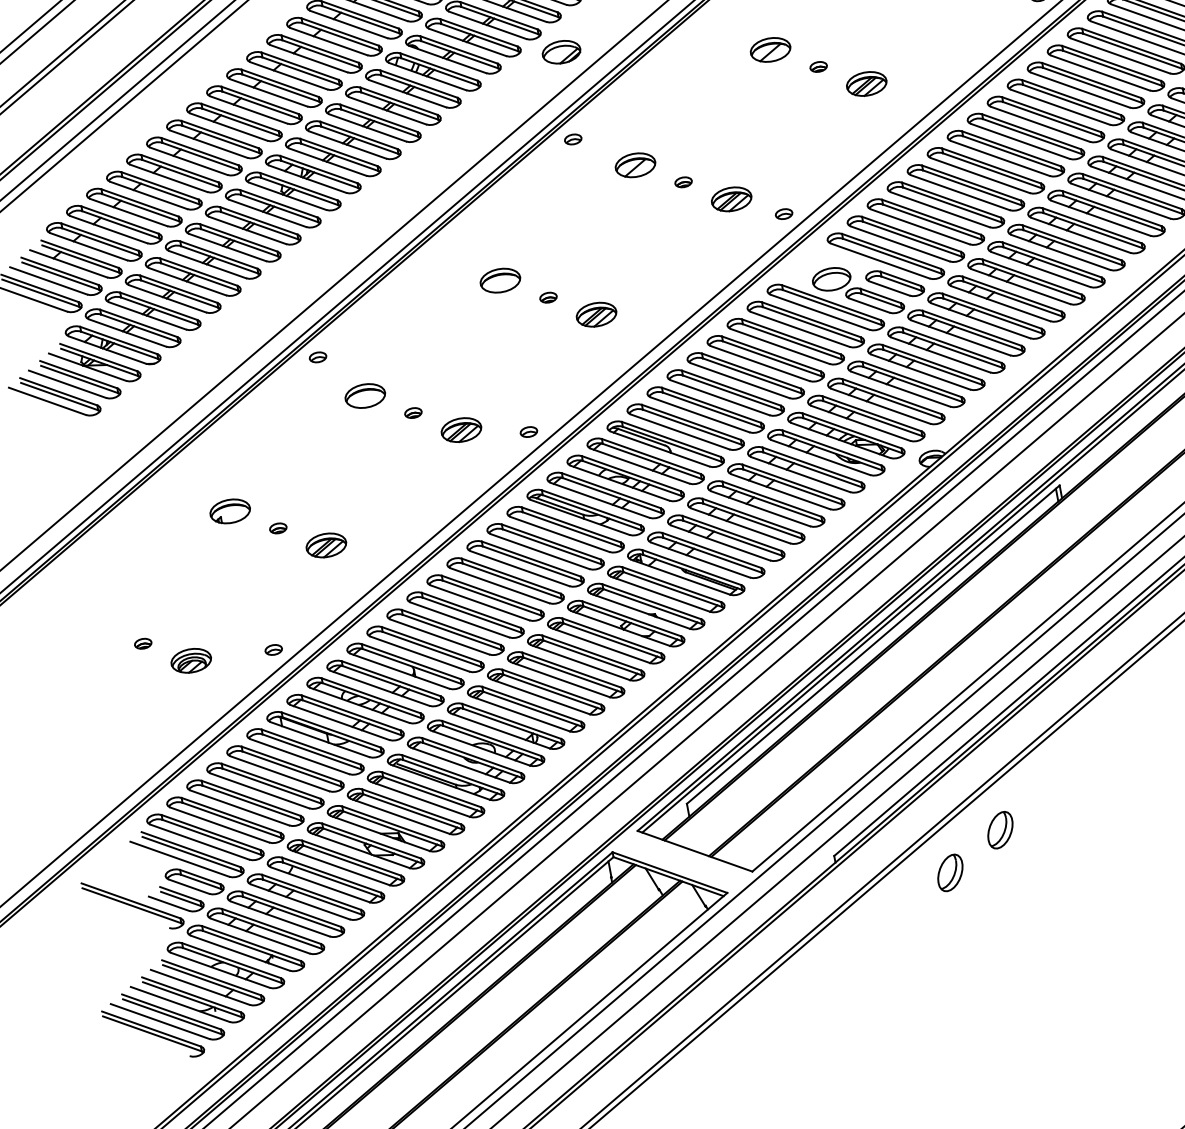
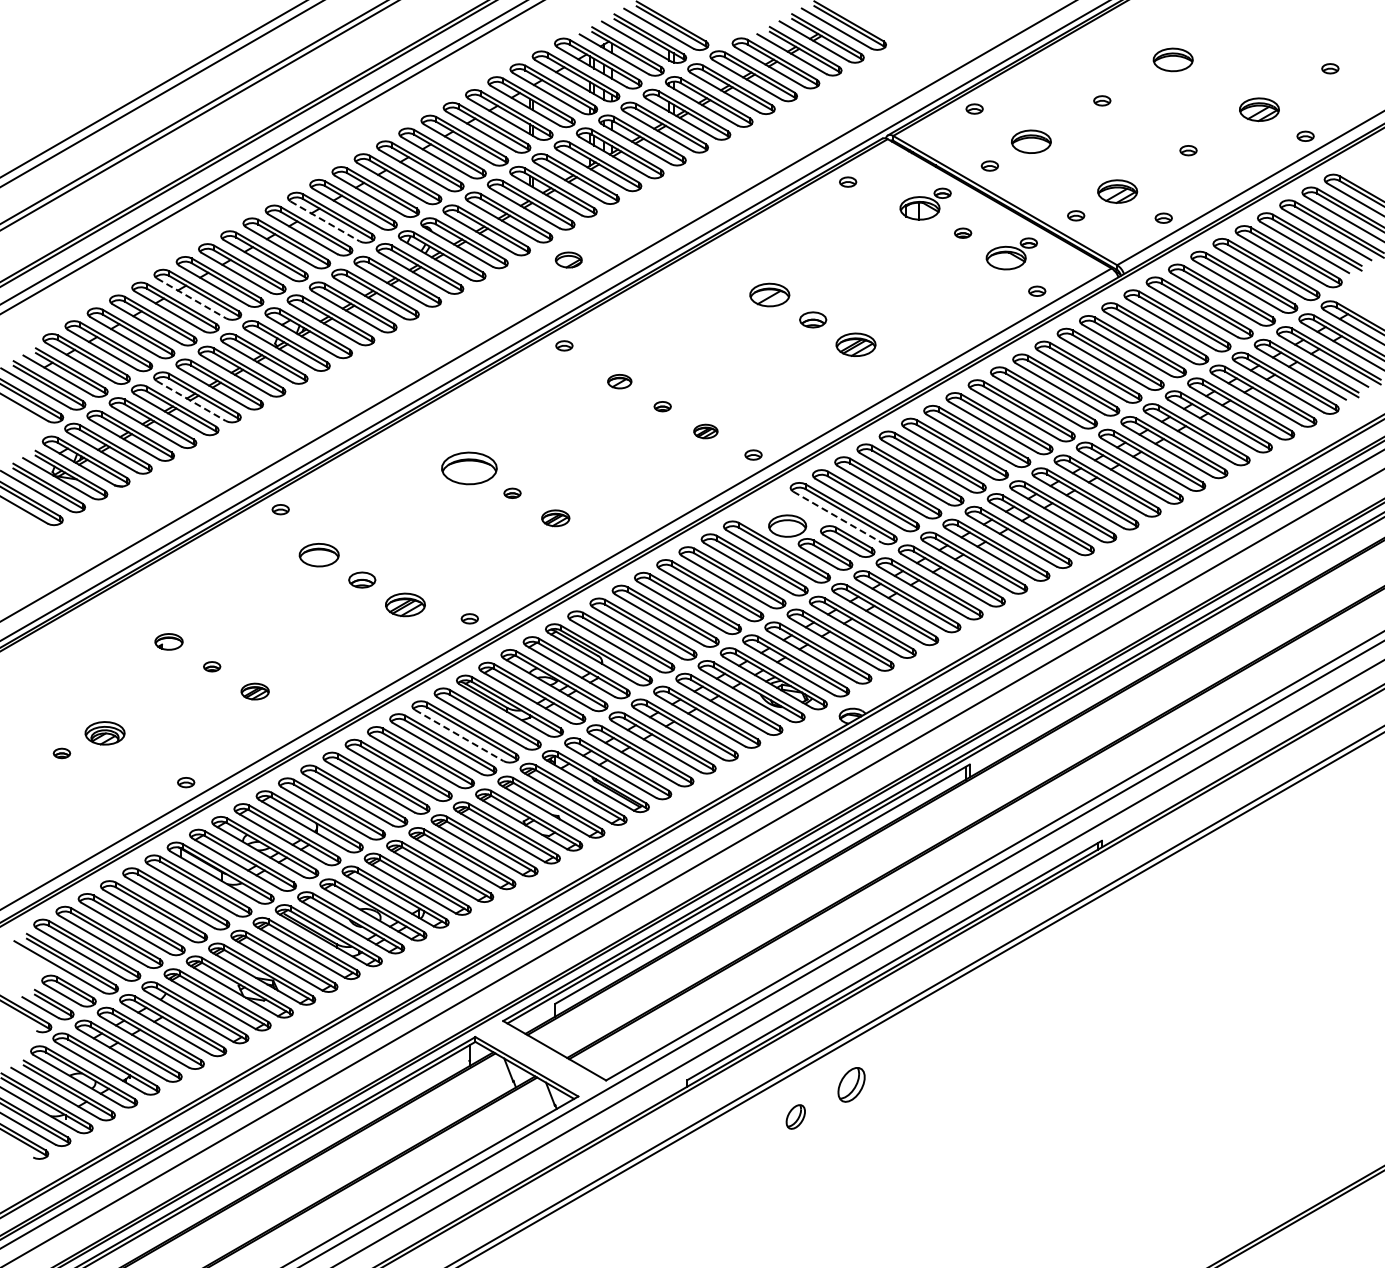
part: (561, 51) -> (568, 259), size x0.7
line: (309, 58) -> (325, 221), solid -> dashed
part: (818, 66) -> (812, 319), size x1.6
line: (188, 161) -> (191, 298), solid -> dashed
part: (635, 165) -> (619, 381), size x0.6
part: (731, 199) -> (705, 431), size x0.6
line: (880, 261) -> (837, 517), solid -> dashed
line: (207, 264) -> (191, 400), solid -> dashed
part: (500, 280) -> (469, 468), size x1.4
part: (596, 315) -> (555, 518), size x0.7
part: (413, 412) -> (362, 579), size x1.6
part: (229, 511) -> (168, 641), size x0.7
part: (325, 545) -> (254, 691), size x0.7
line: (540, 551) -> (459, 735), solid -> dashed
part: (190, 661) -> (104, 733), moved
part: (949, 872) -> (795, 1116), size x0.7

